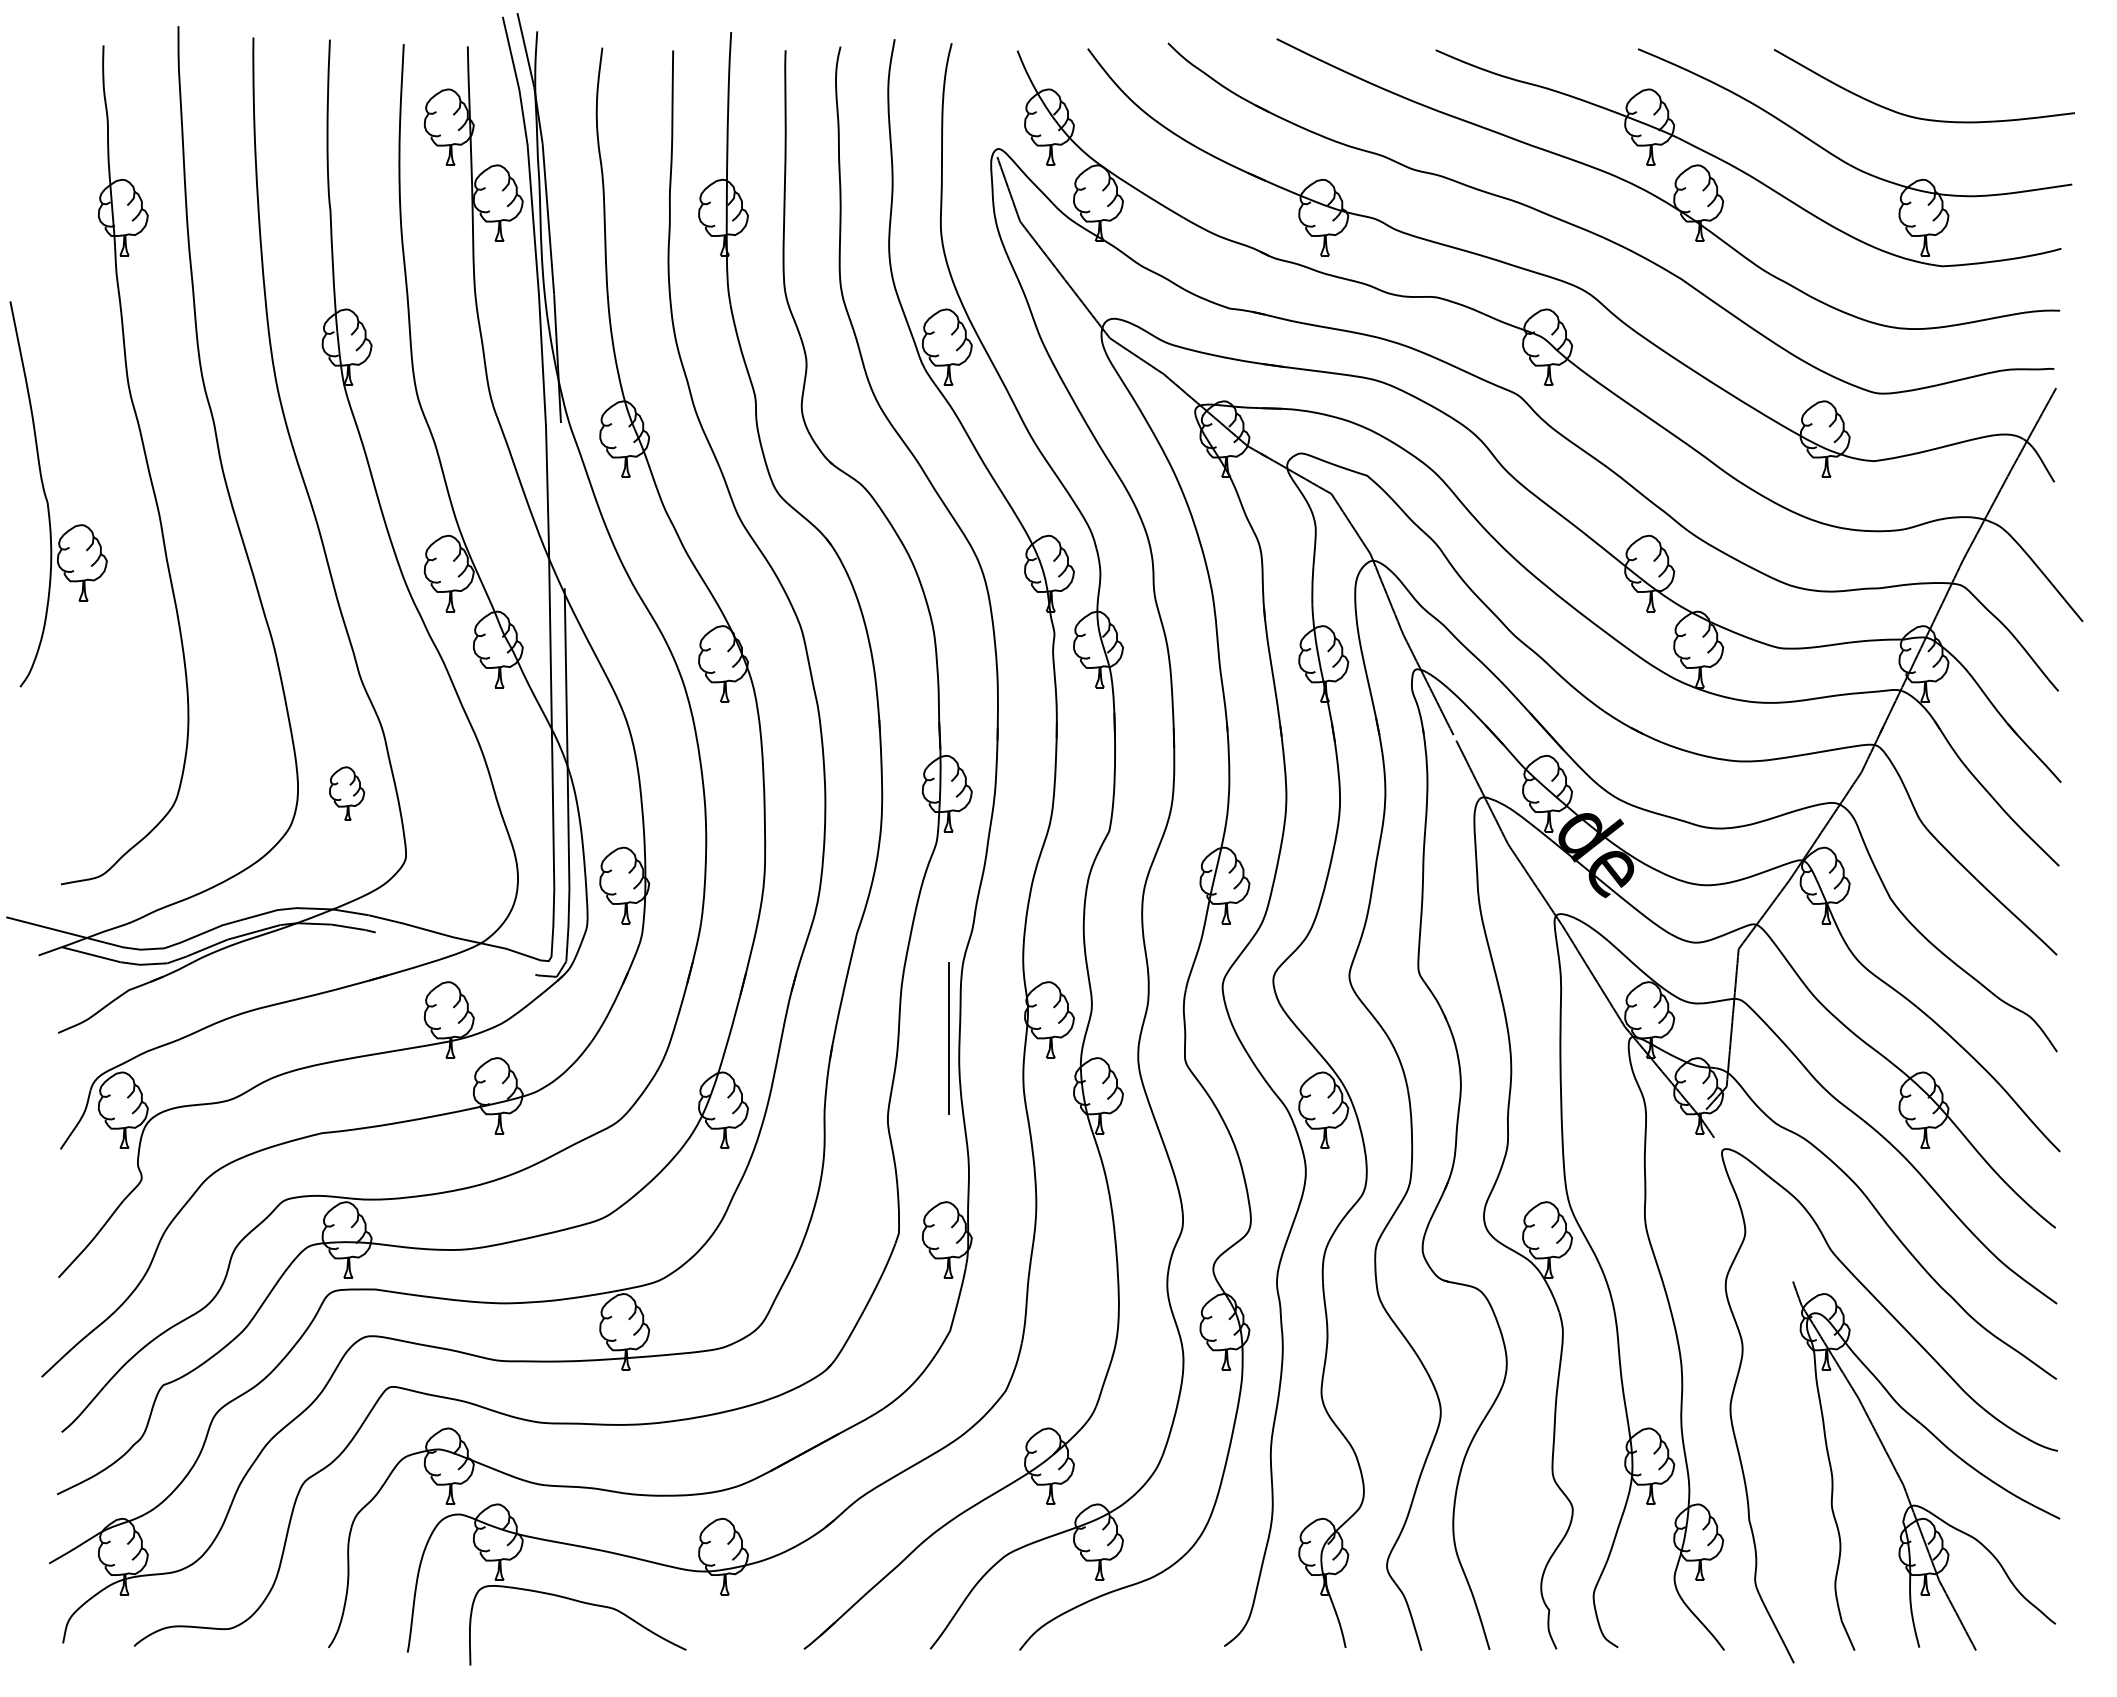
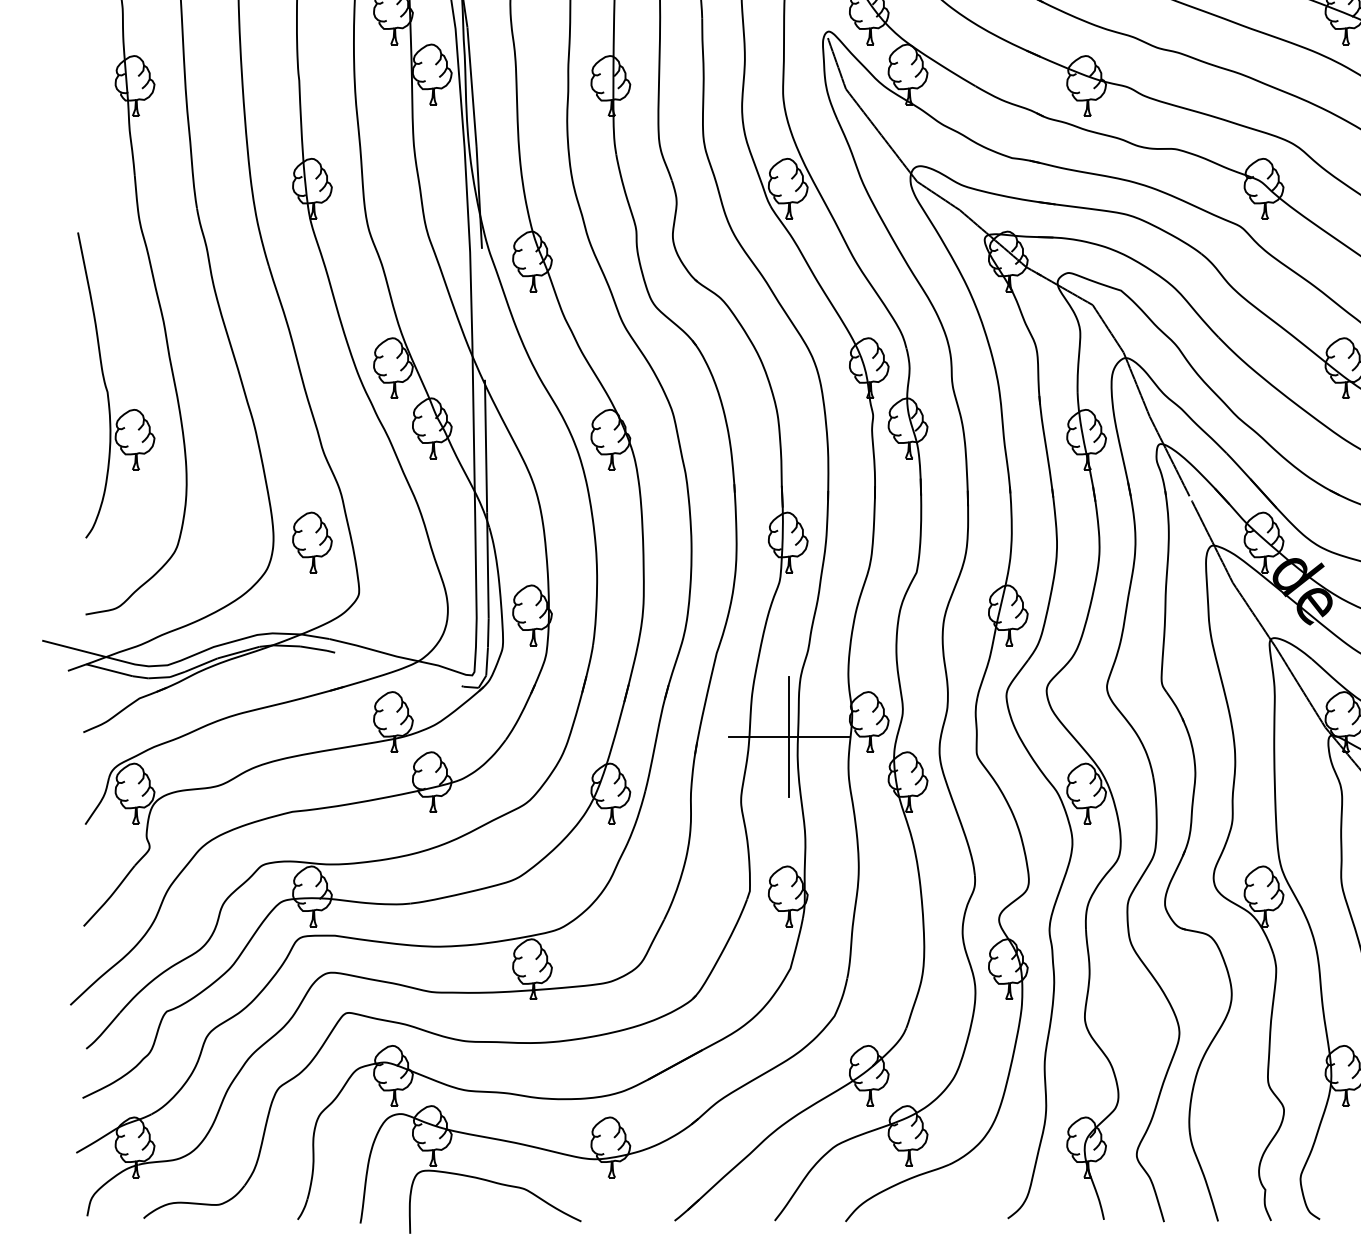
part: (47, 498) -> (107, 388), moved
part: (346, 793) -> (311, 542), size x1.43
line: (948, 1038) -> (789, 736), added

